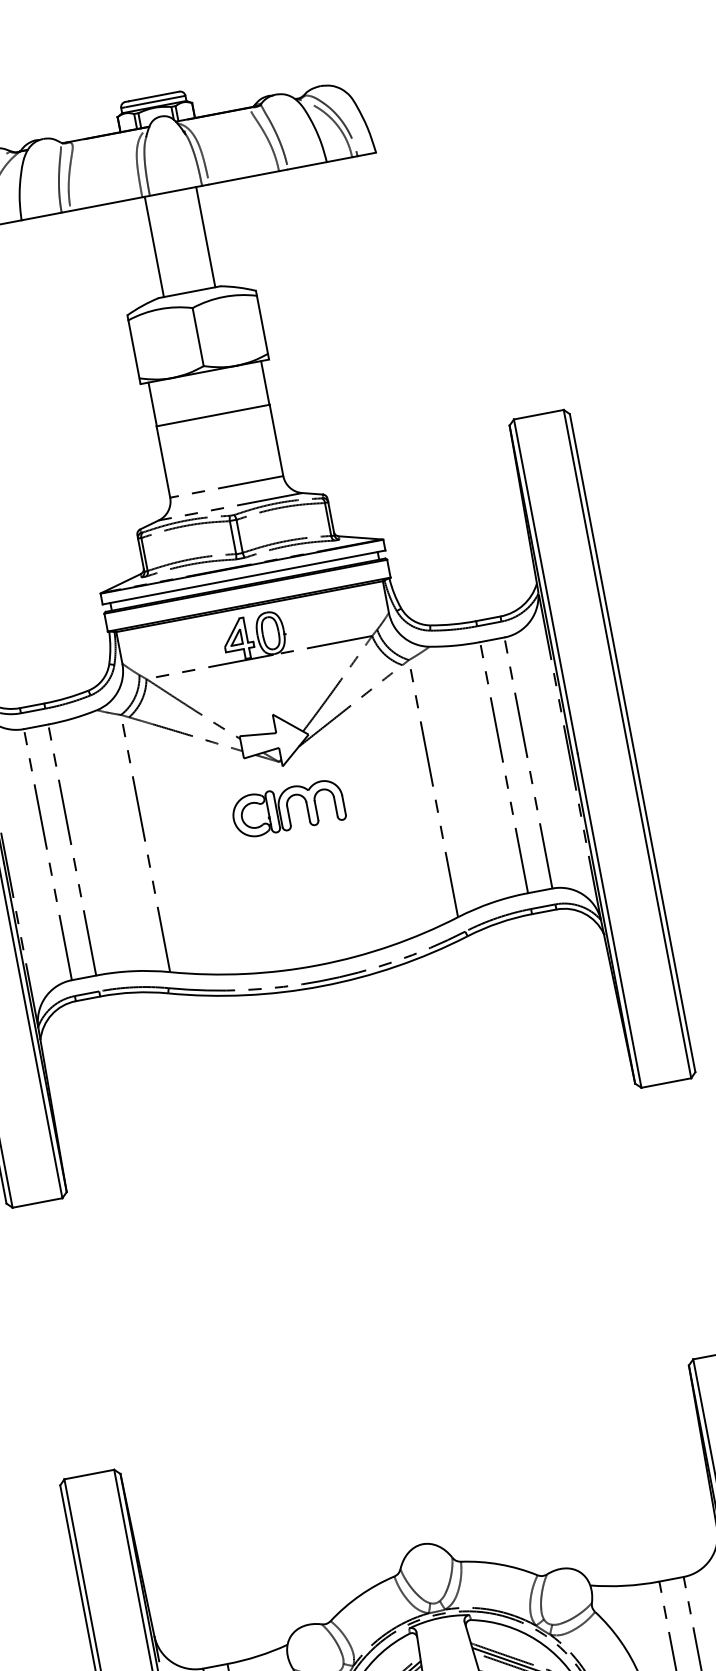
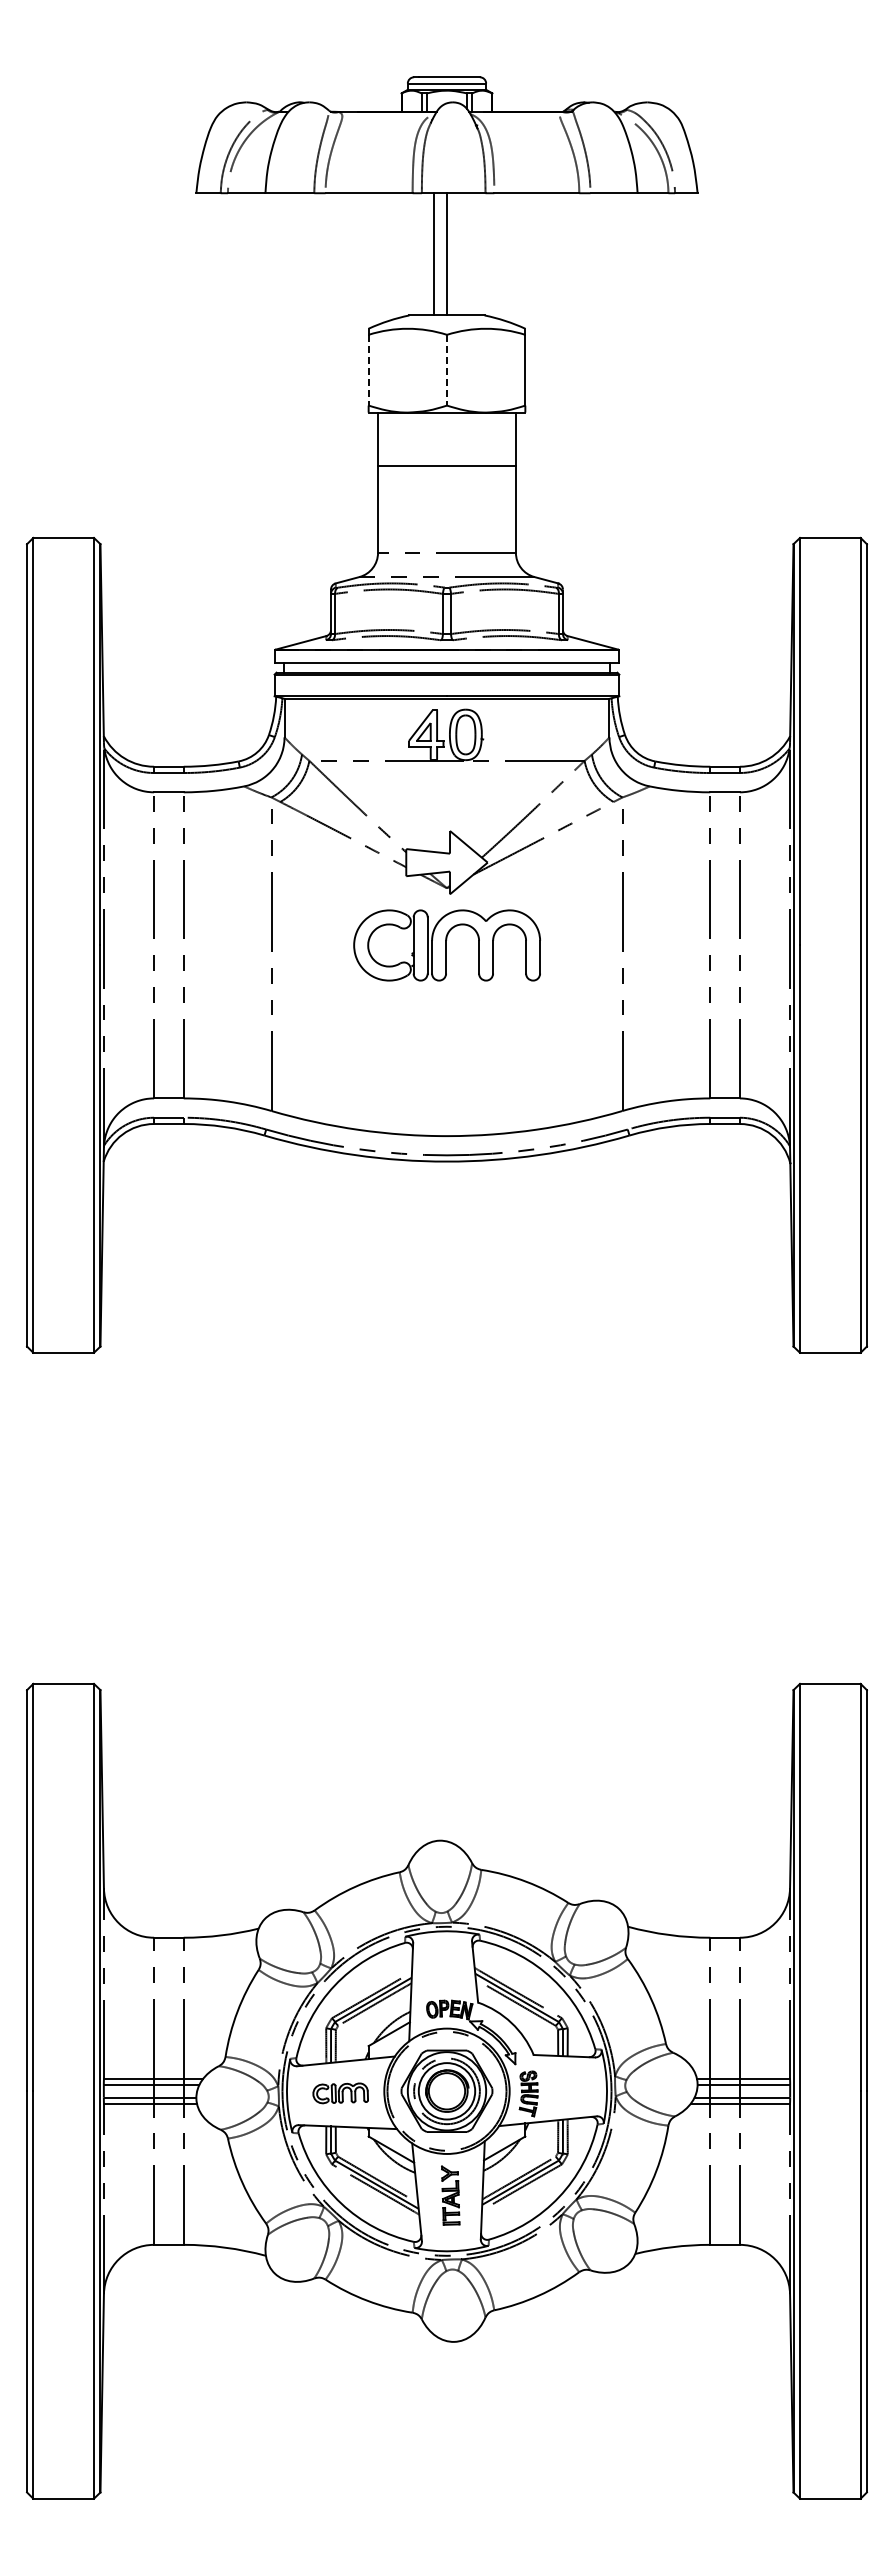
line: (205, 237) -> (434, 254), moved
line: (154, 247) -> (446, 254), moved
line: (197, 337) -> (446, 370), solid -> dashed
line: (133, 349) -> (368, 370), solid -> dashed
part: (287, 809) -> (446, 945), size x1.4

